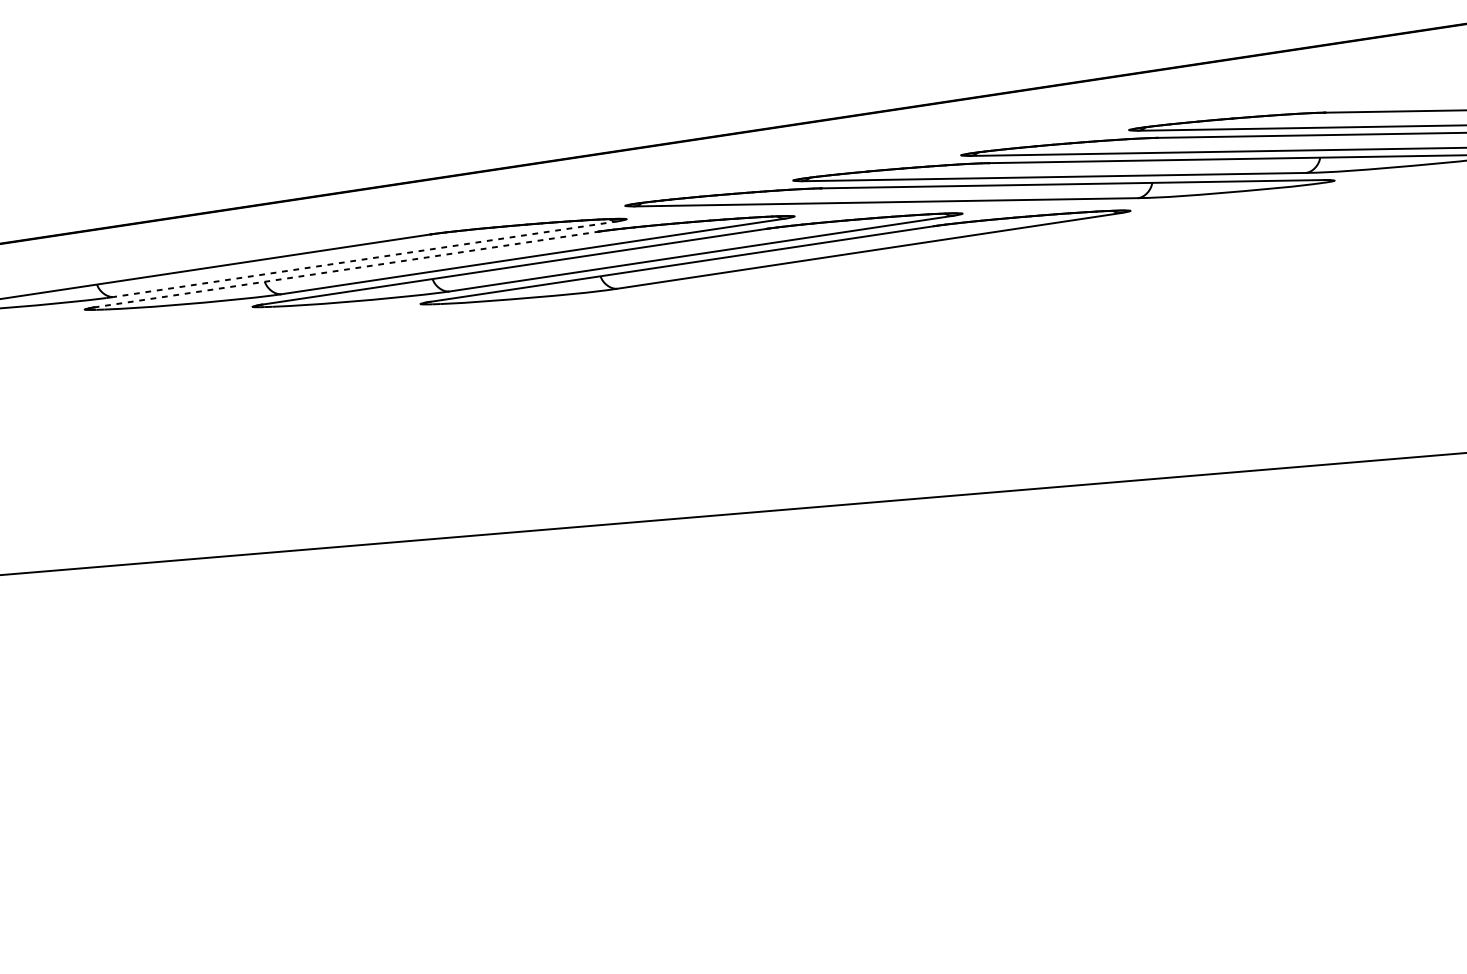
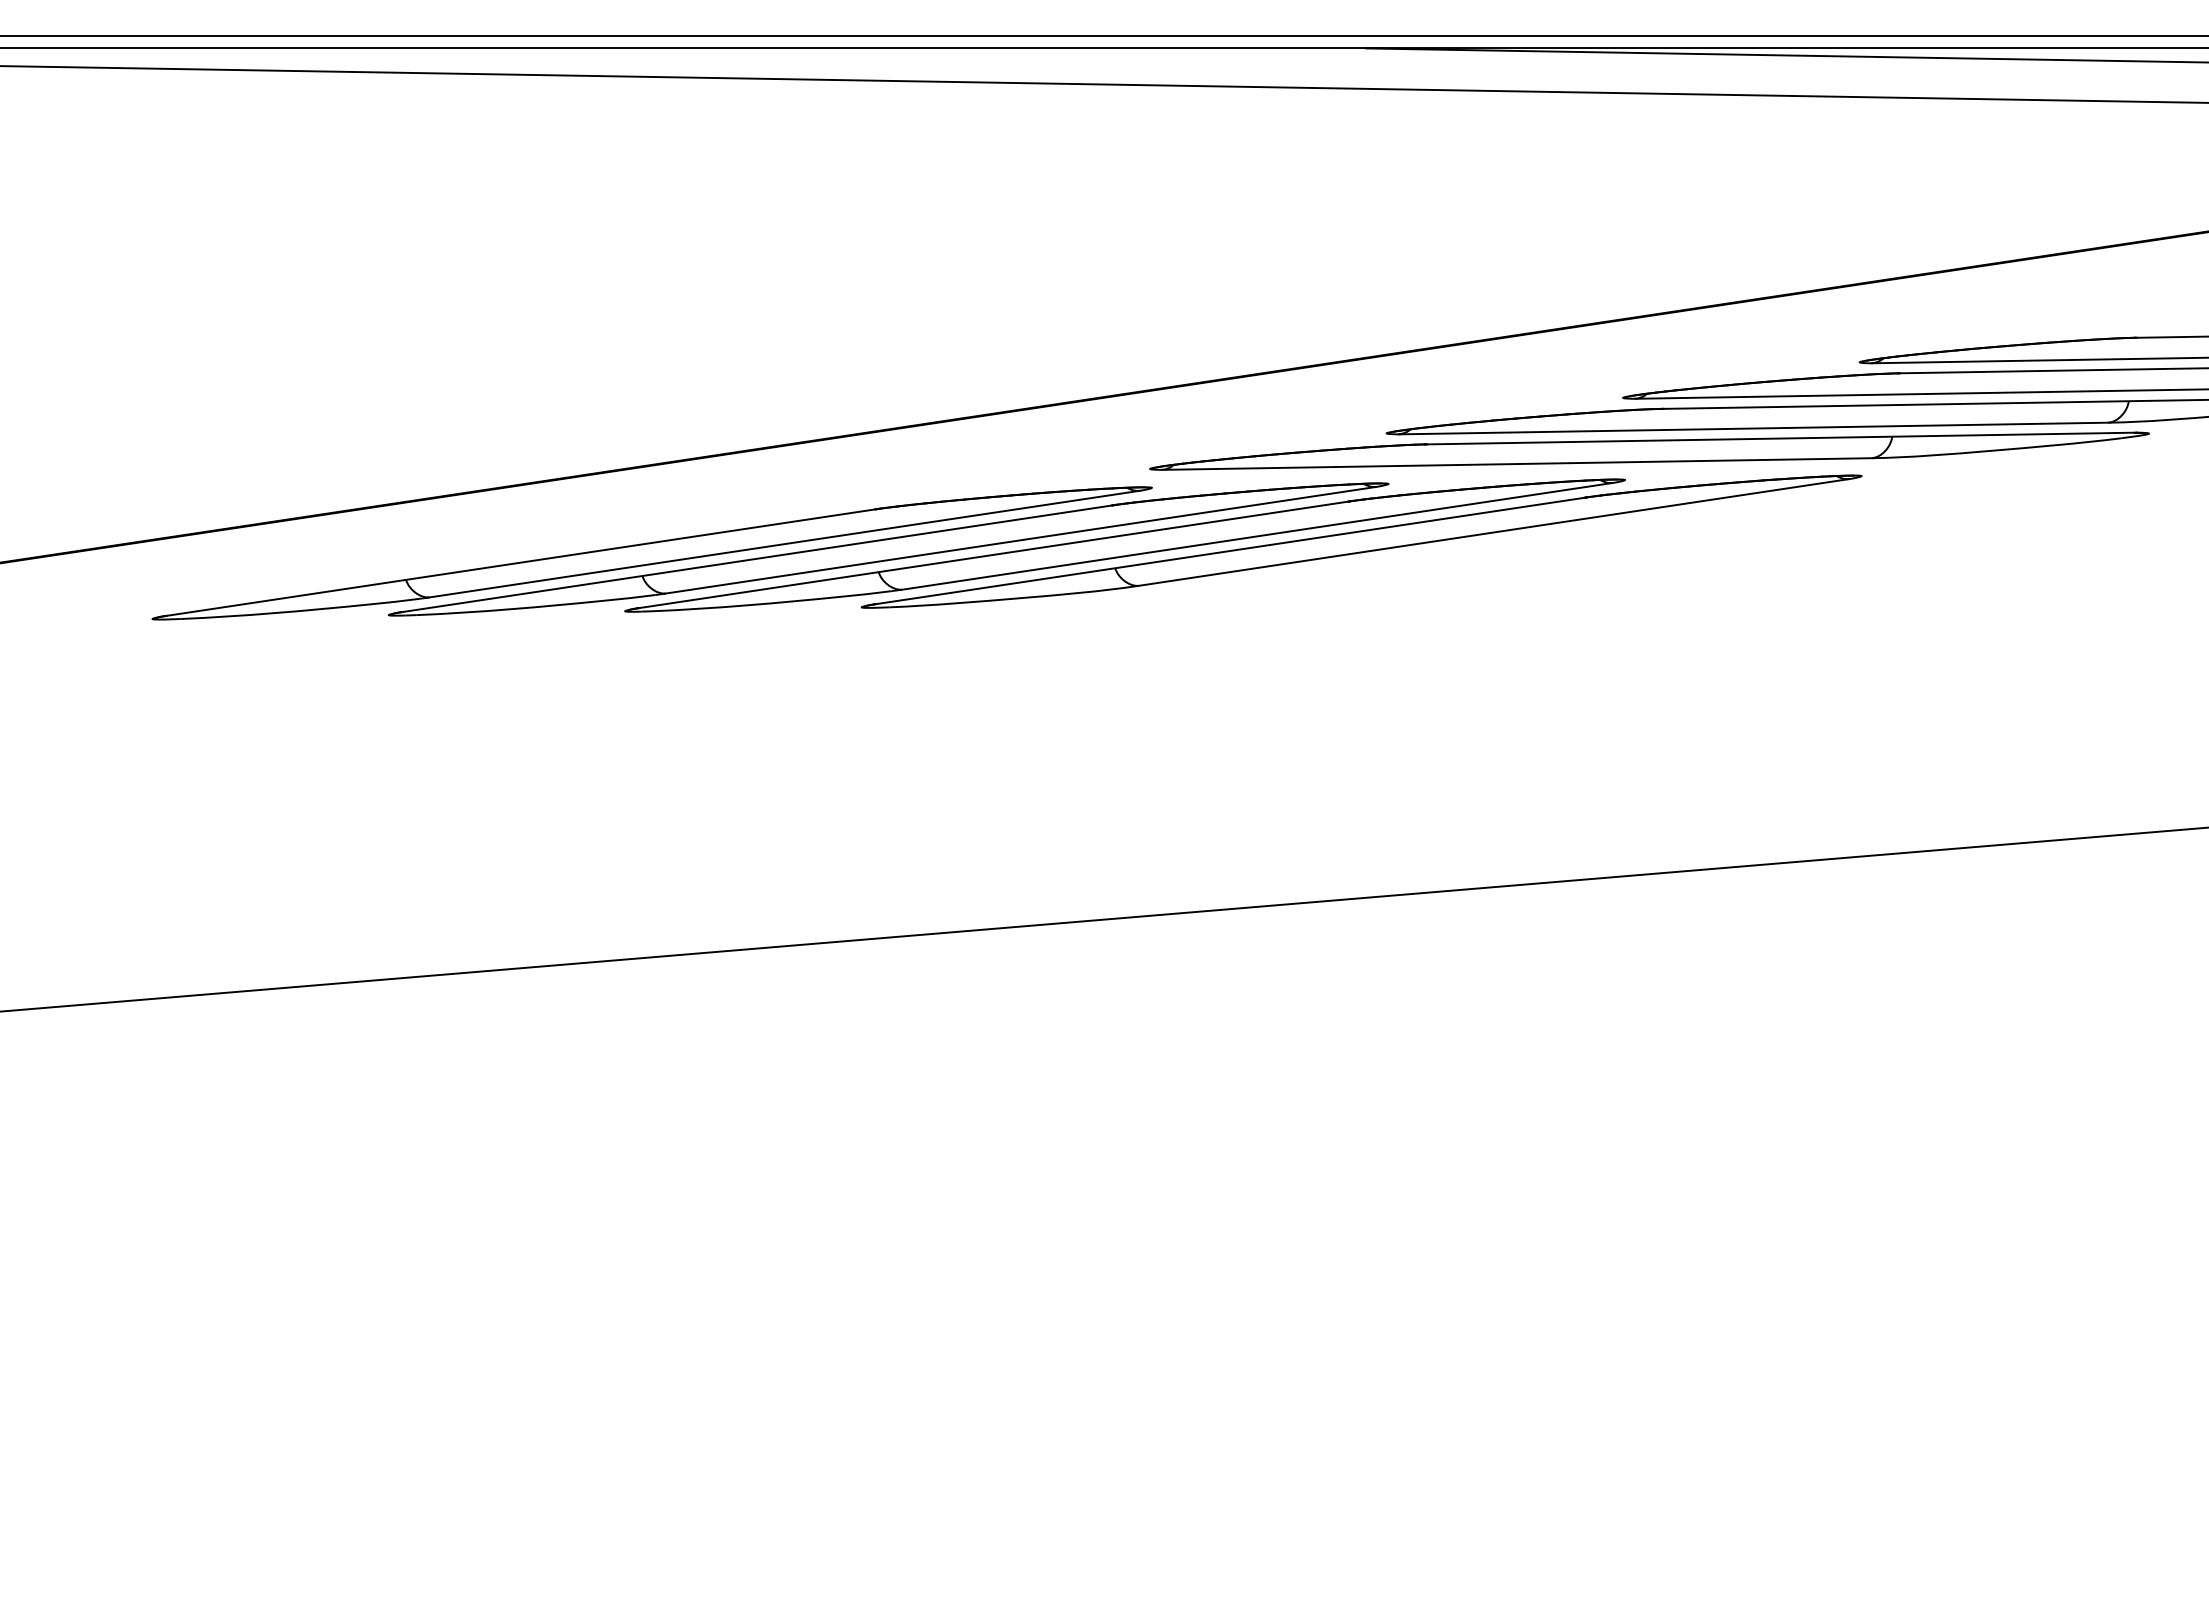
line: (365, 259) -> (783, 544), dashed -> solid
line: (346, 269) -> (757, 558), dashed -> solid

